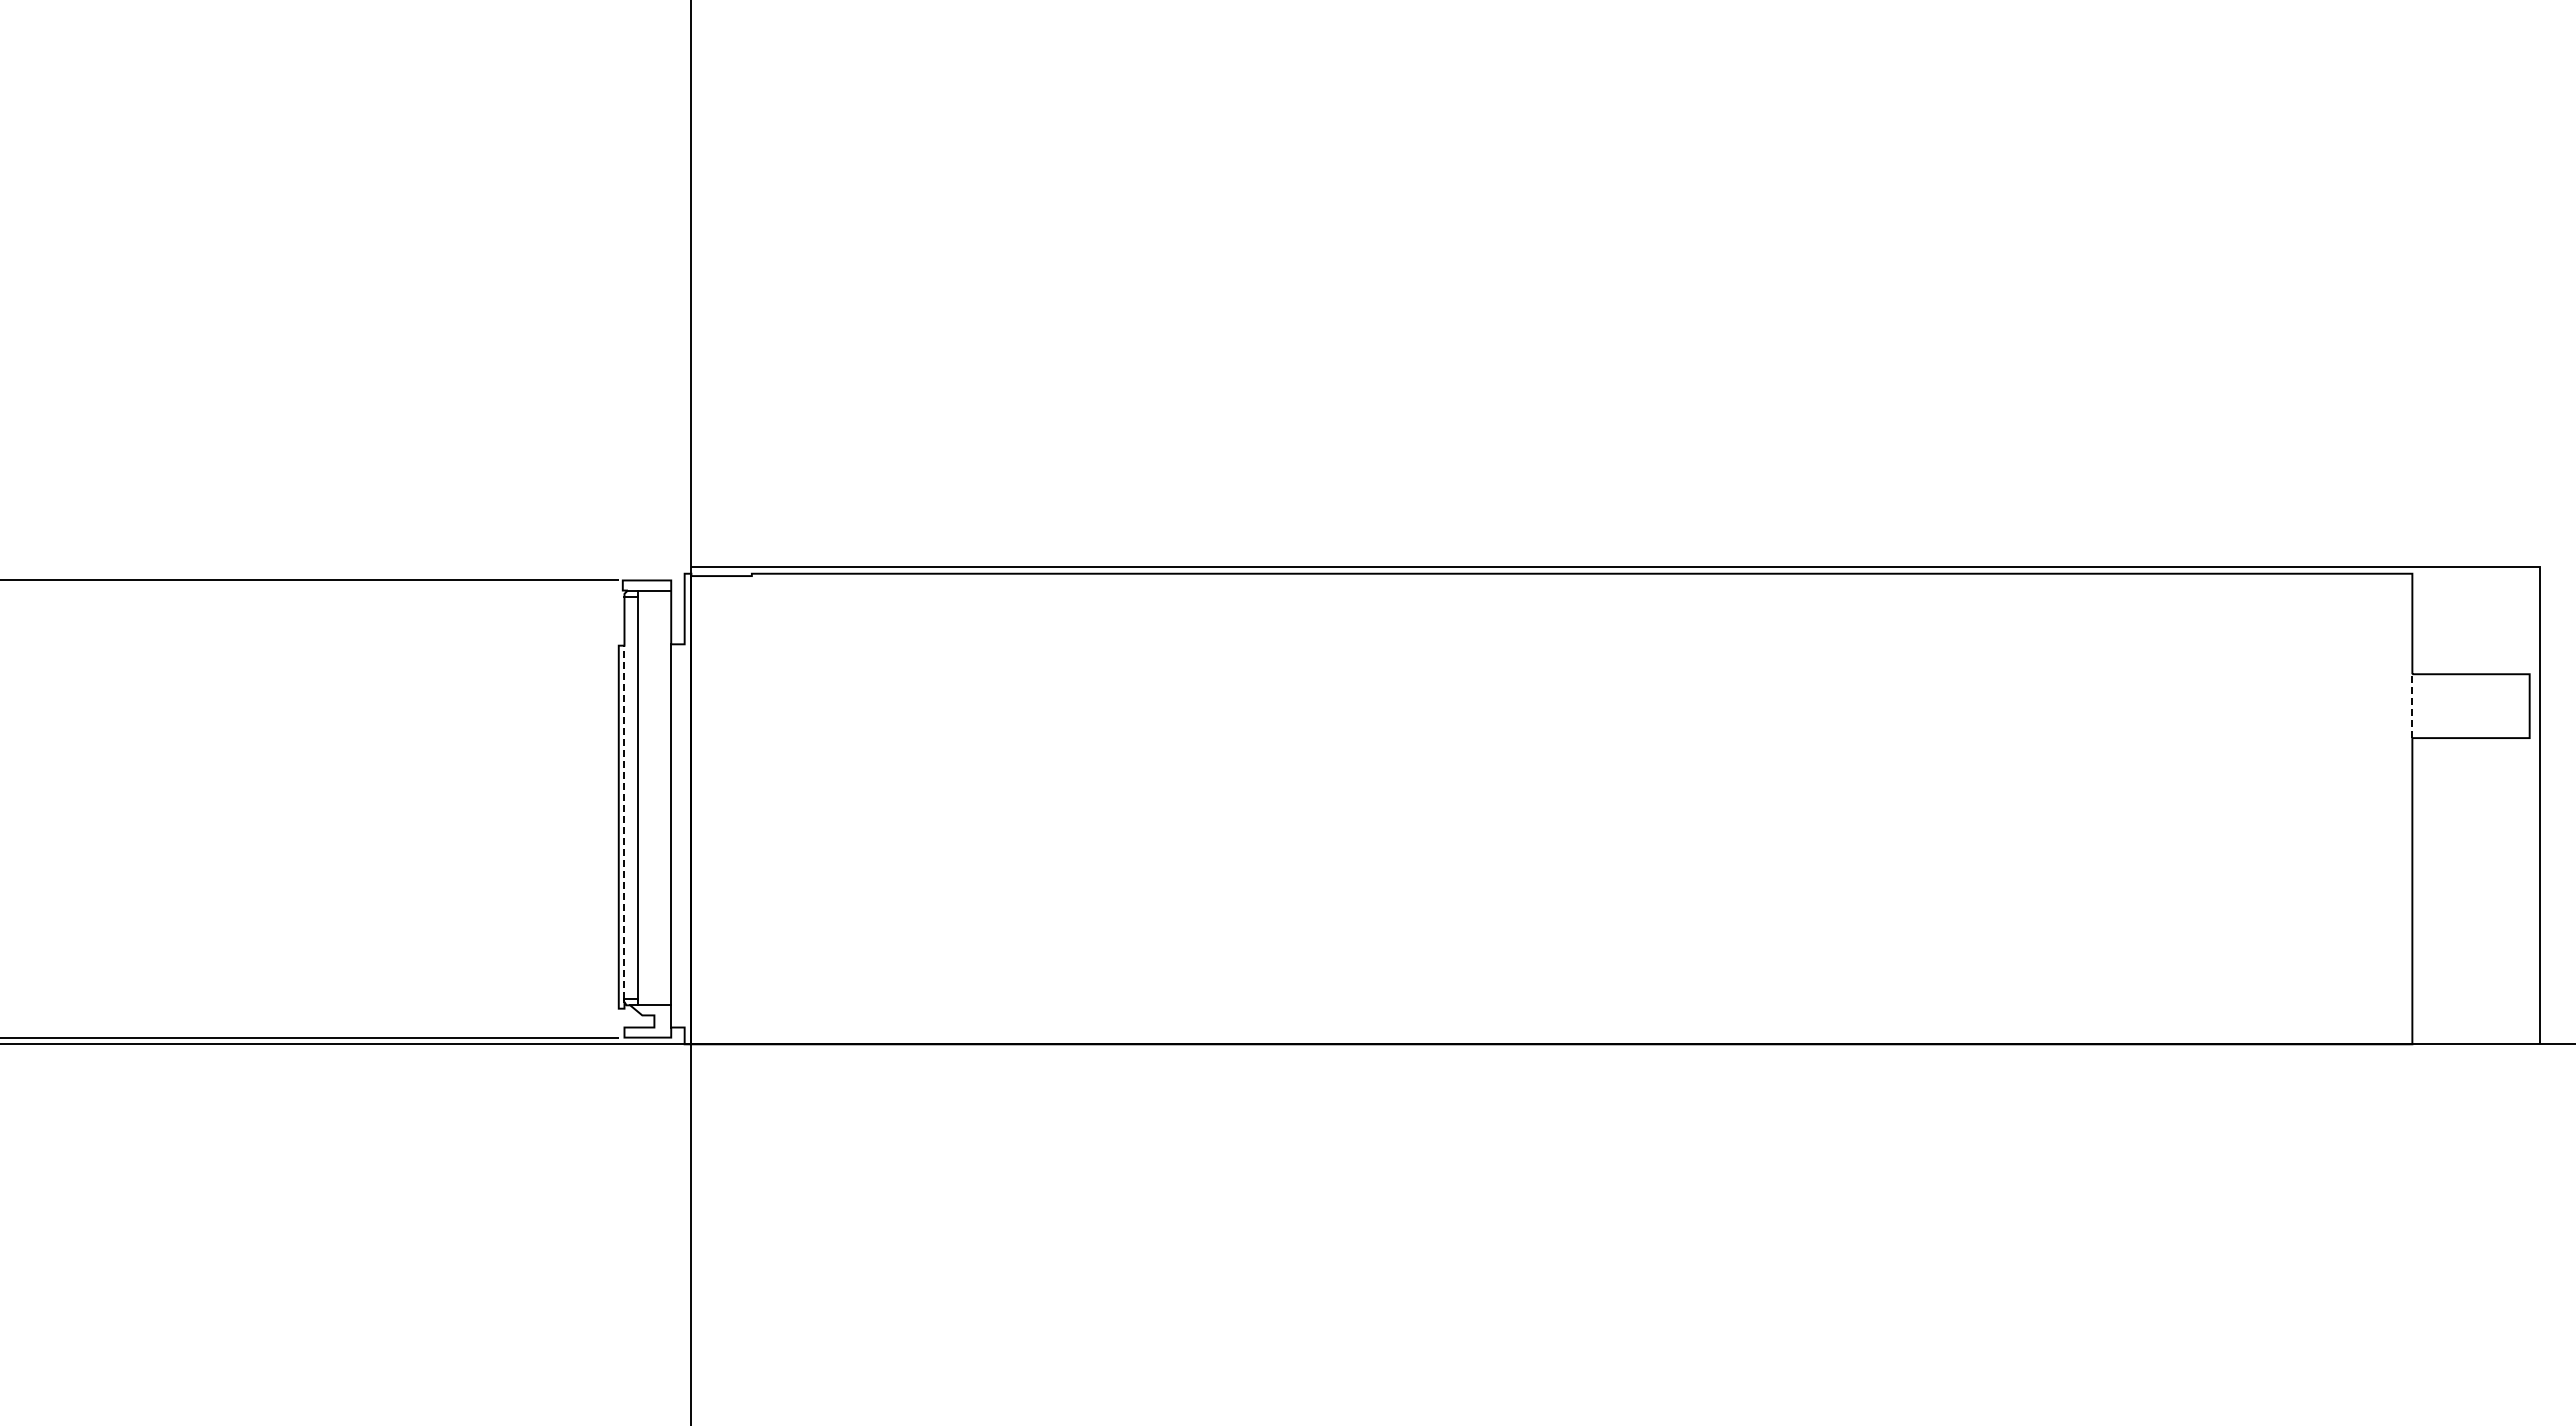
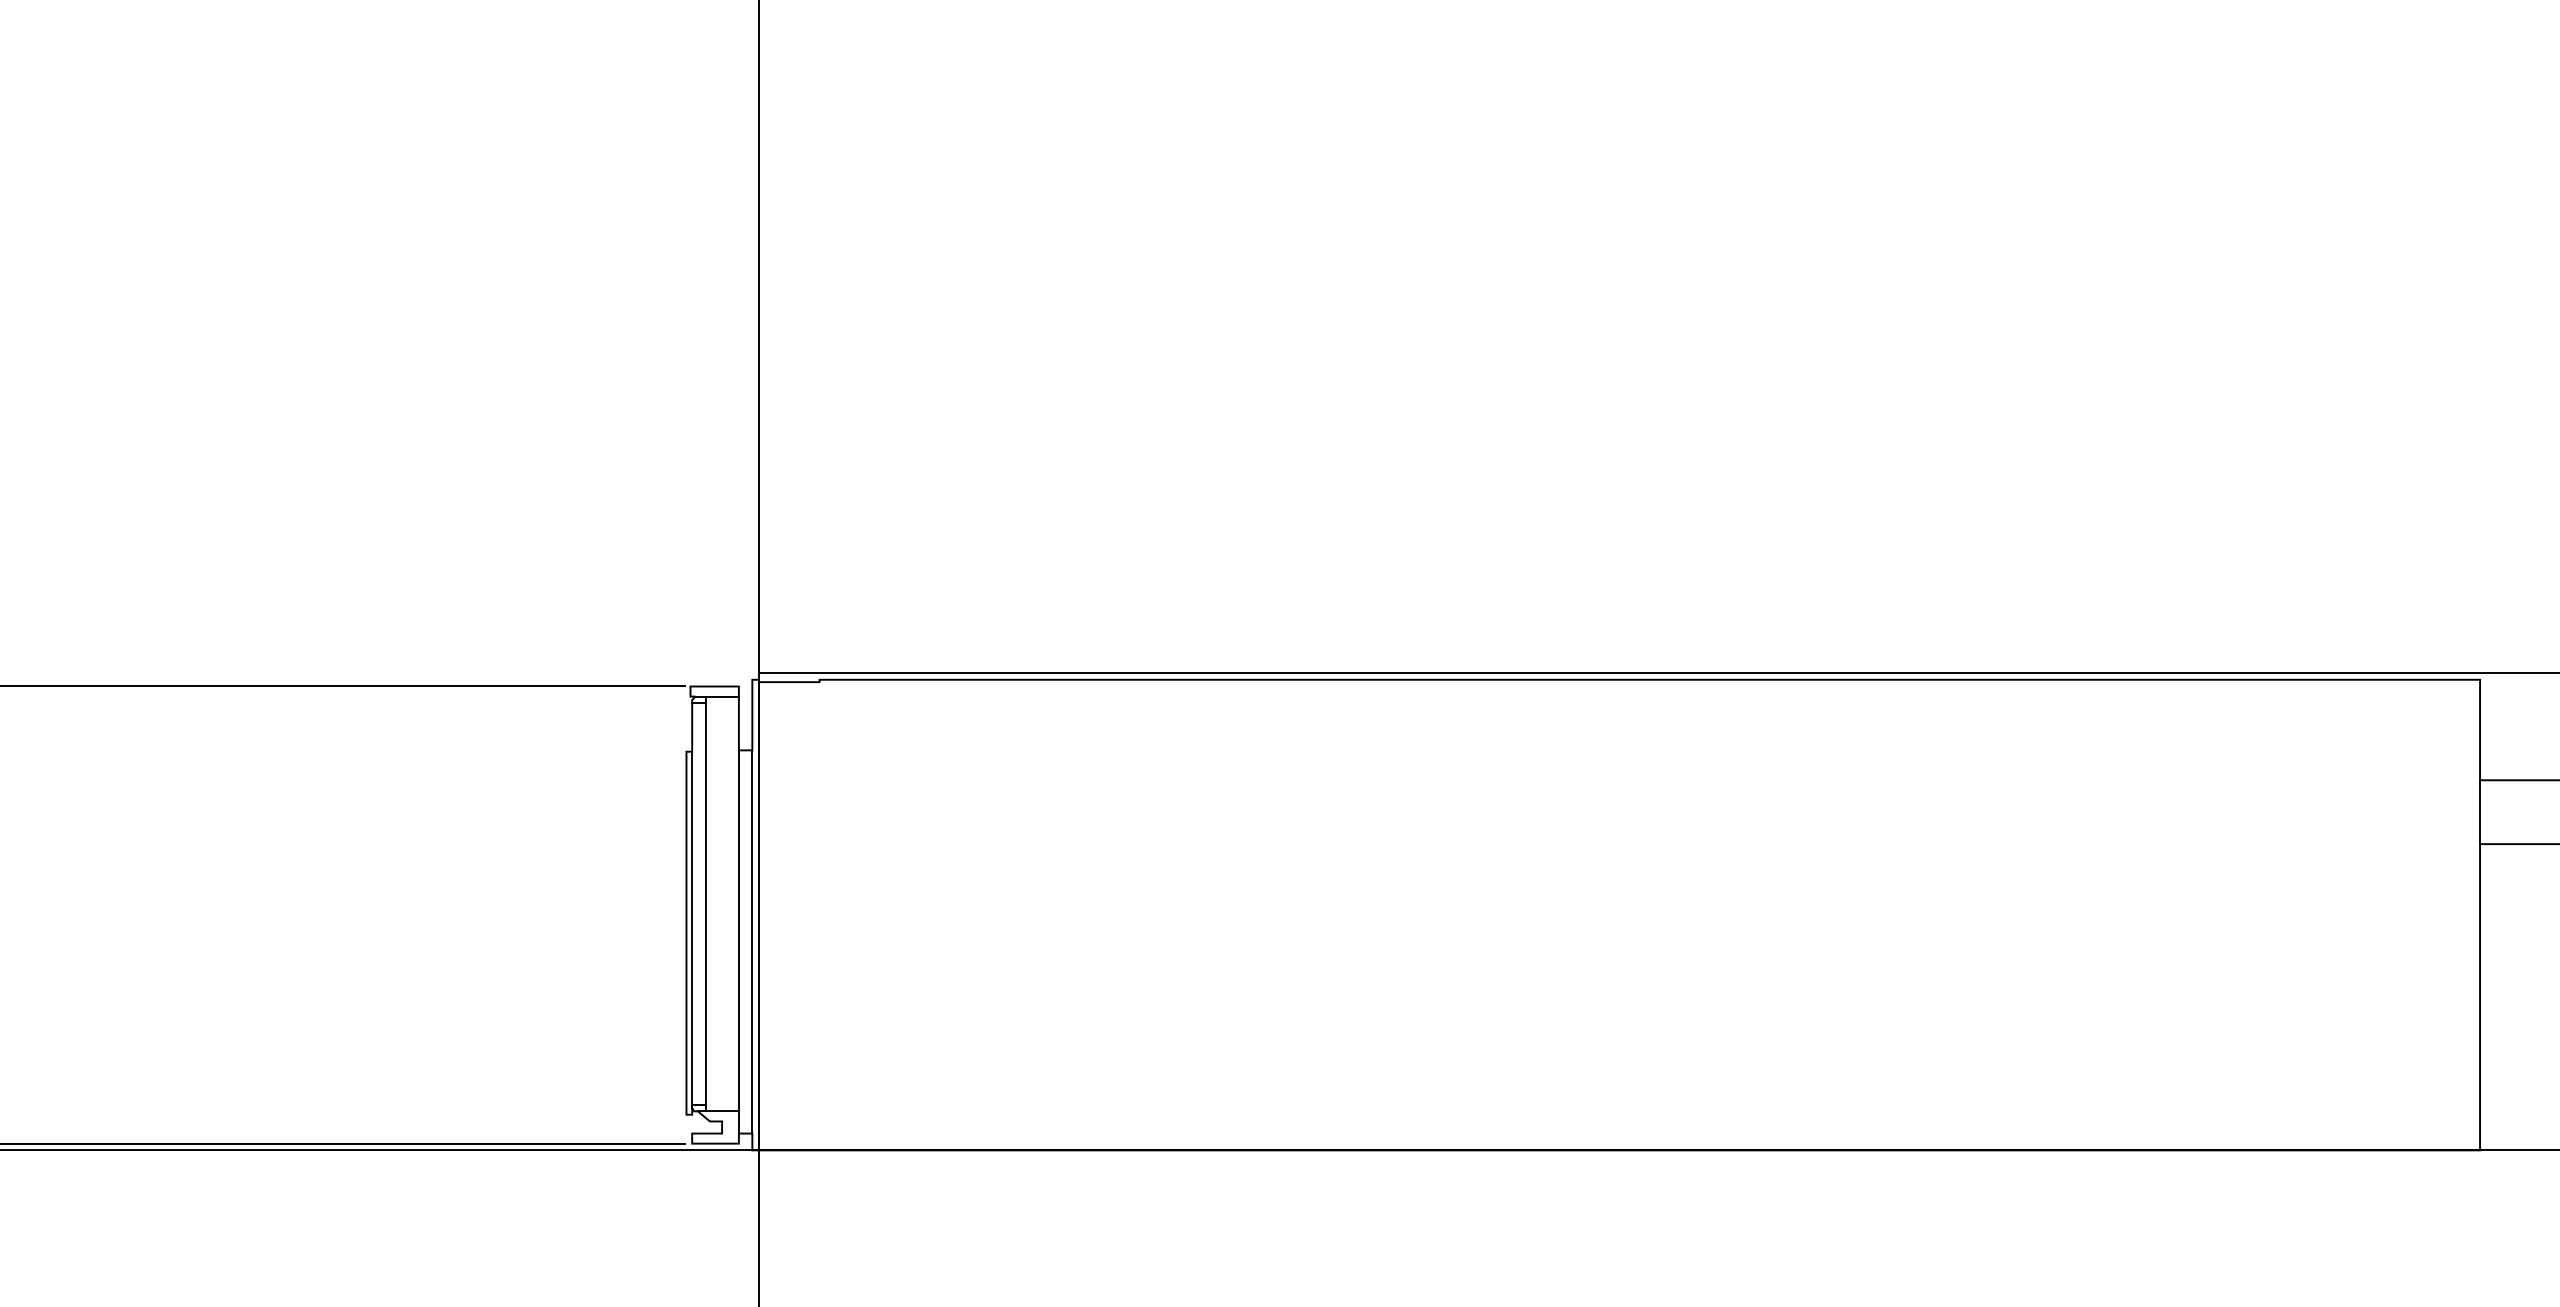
line: (2412, 706) -> (2480, 812), dashed -> solid
line: (624, 821) -> (692, 927), dashed -> solid
line: (684, 835) -> (752, 941), added

